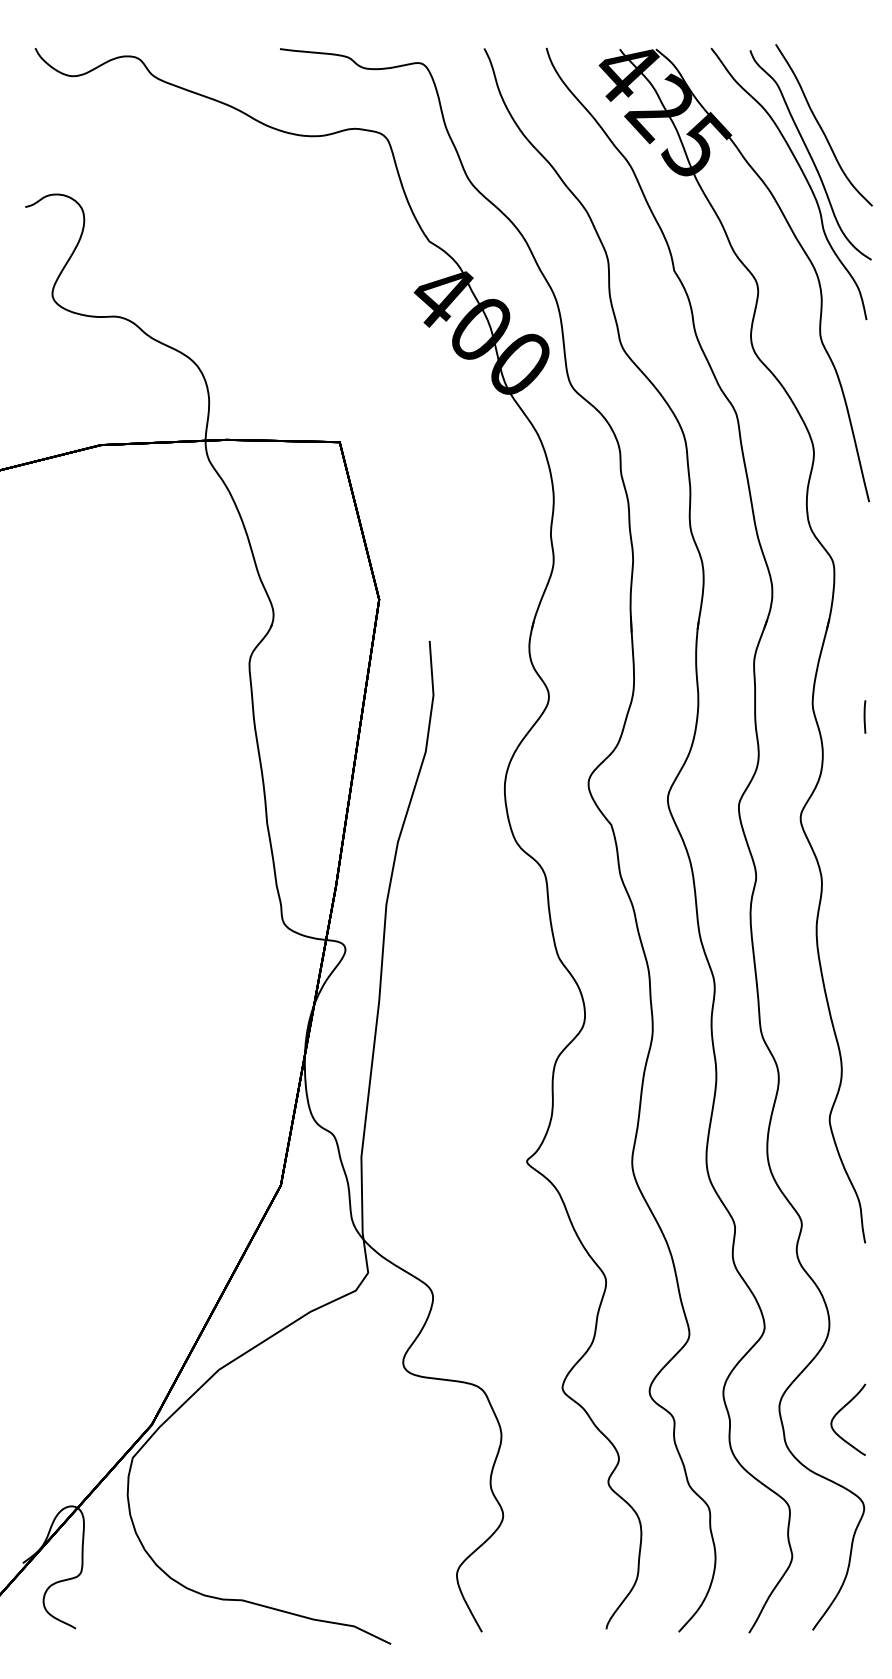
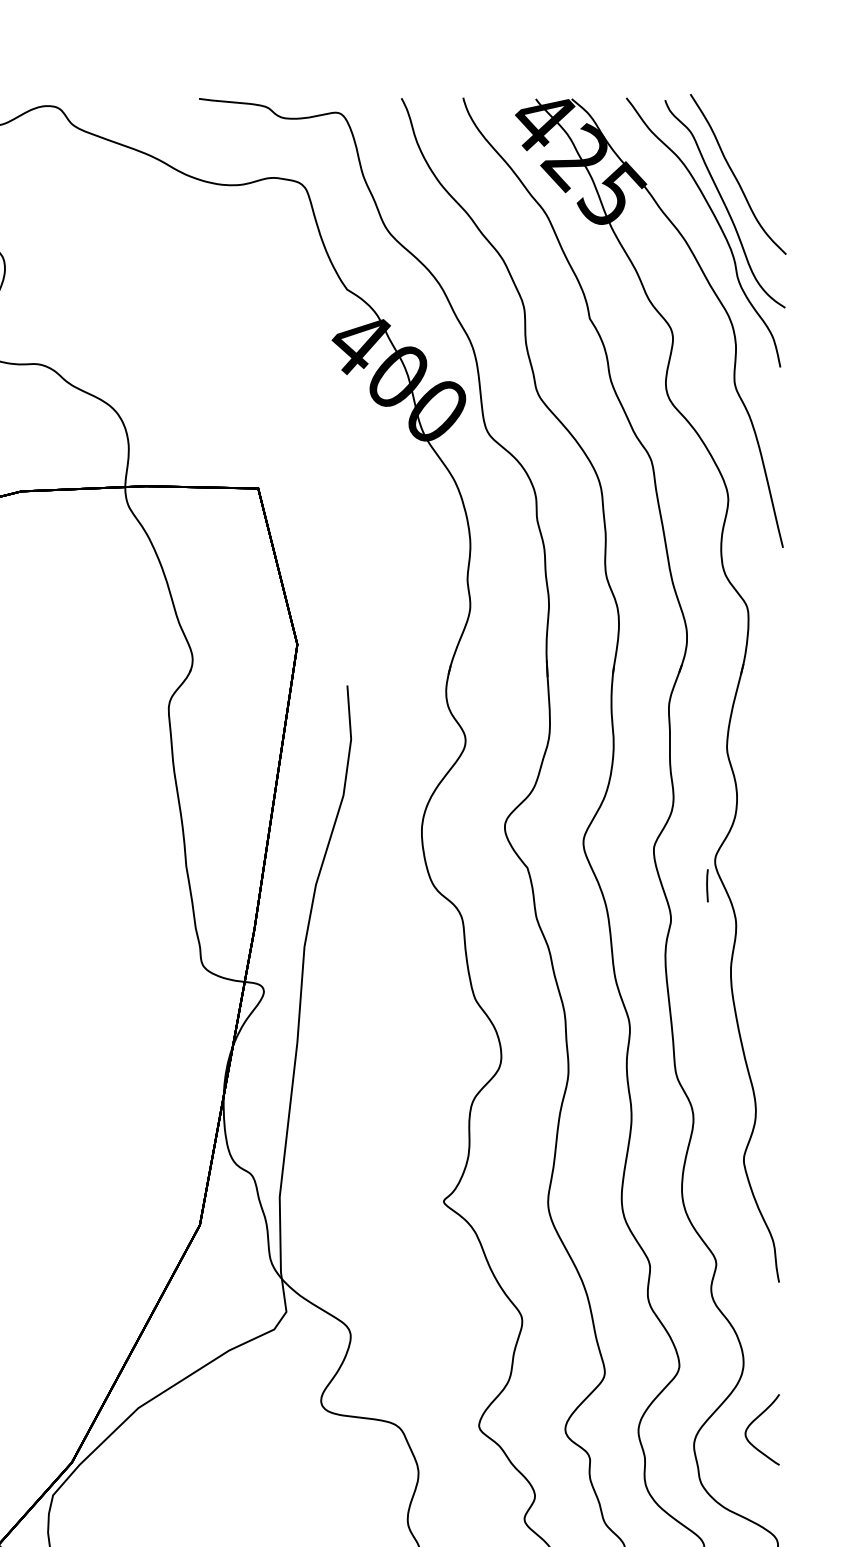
line: (864, 716) -> (707, 885), moved
curve: (840, 1411) -> (754, 1421), moved

